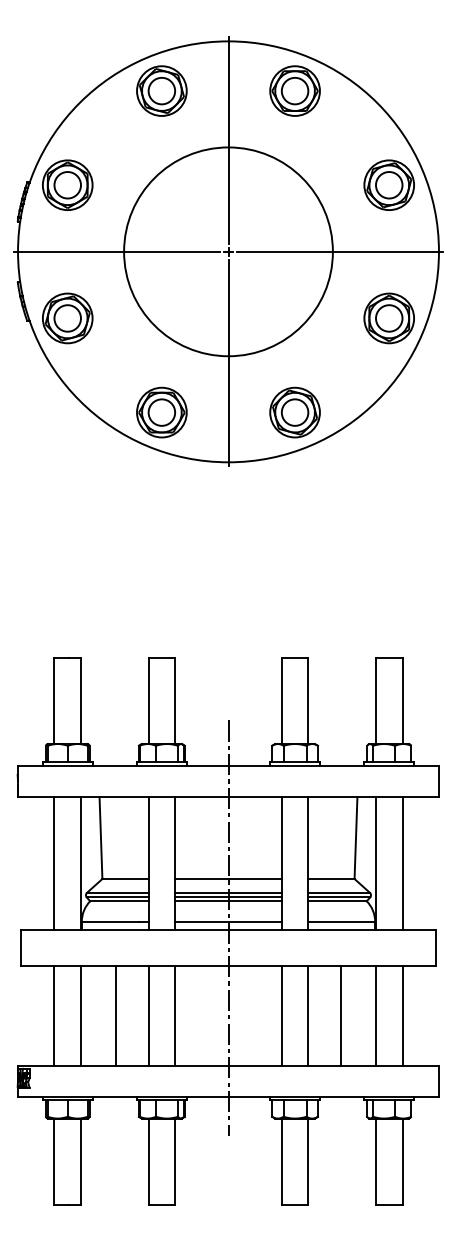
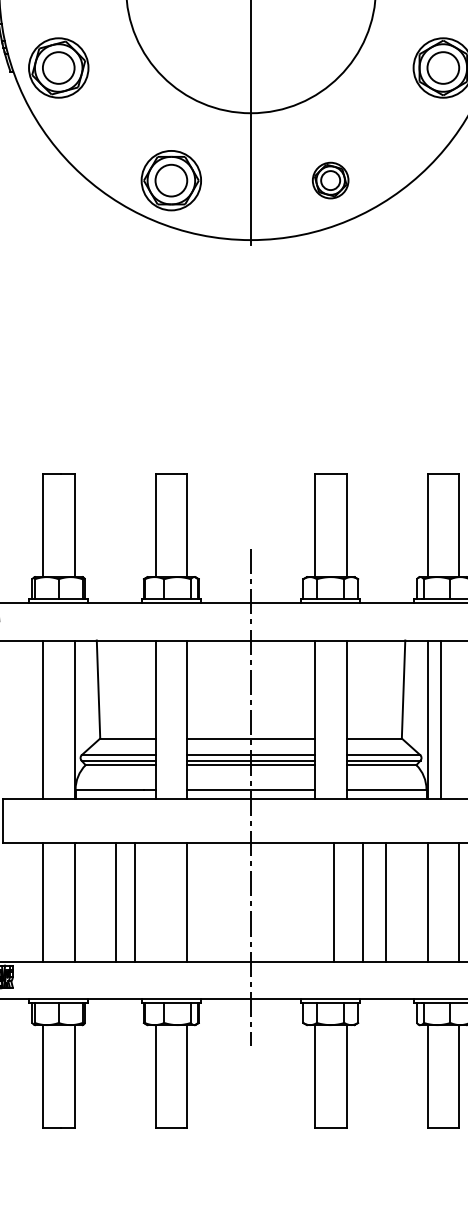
part: (294, 412) -> (330, 180), size x0.6
line: (402, 863) -> (441, 720), moved
line: (148, 1015) -> (135, 901), moved
line: (281, 1015) -> (333, 901), moved
line: (308, 1015) -> (363, 901), moved

